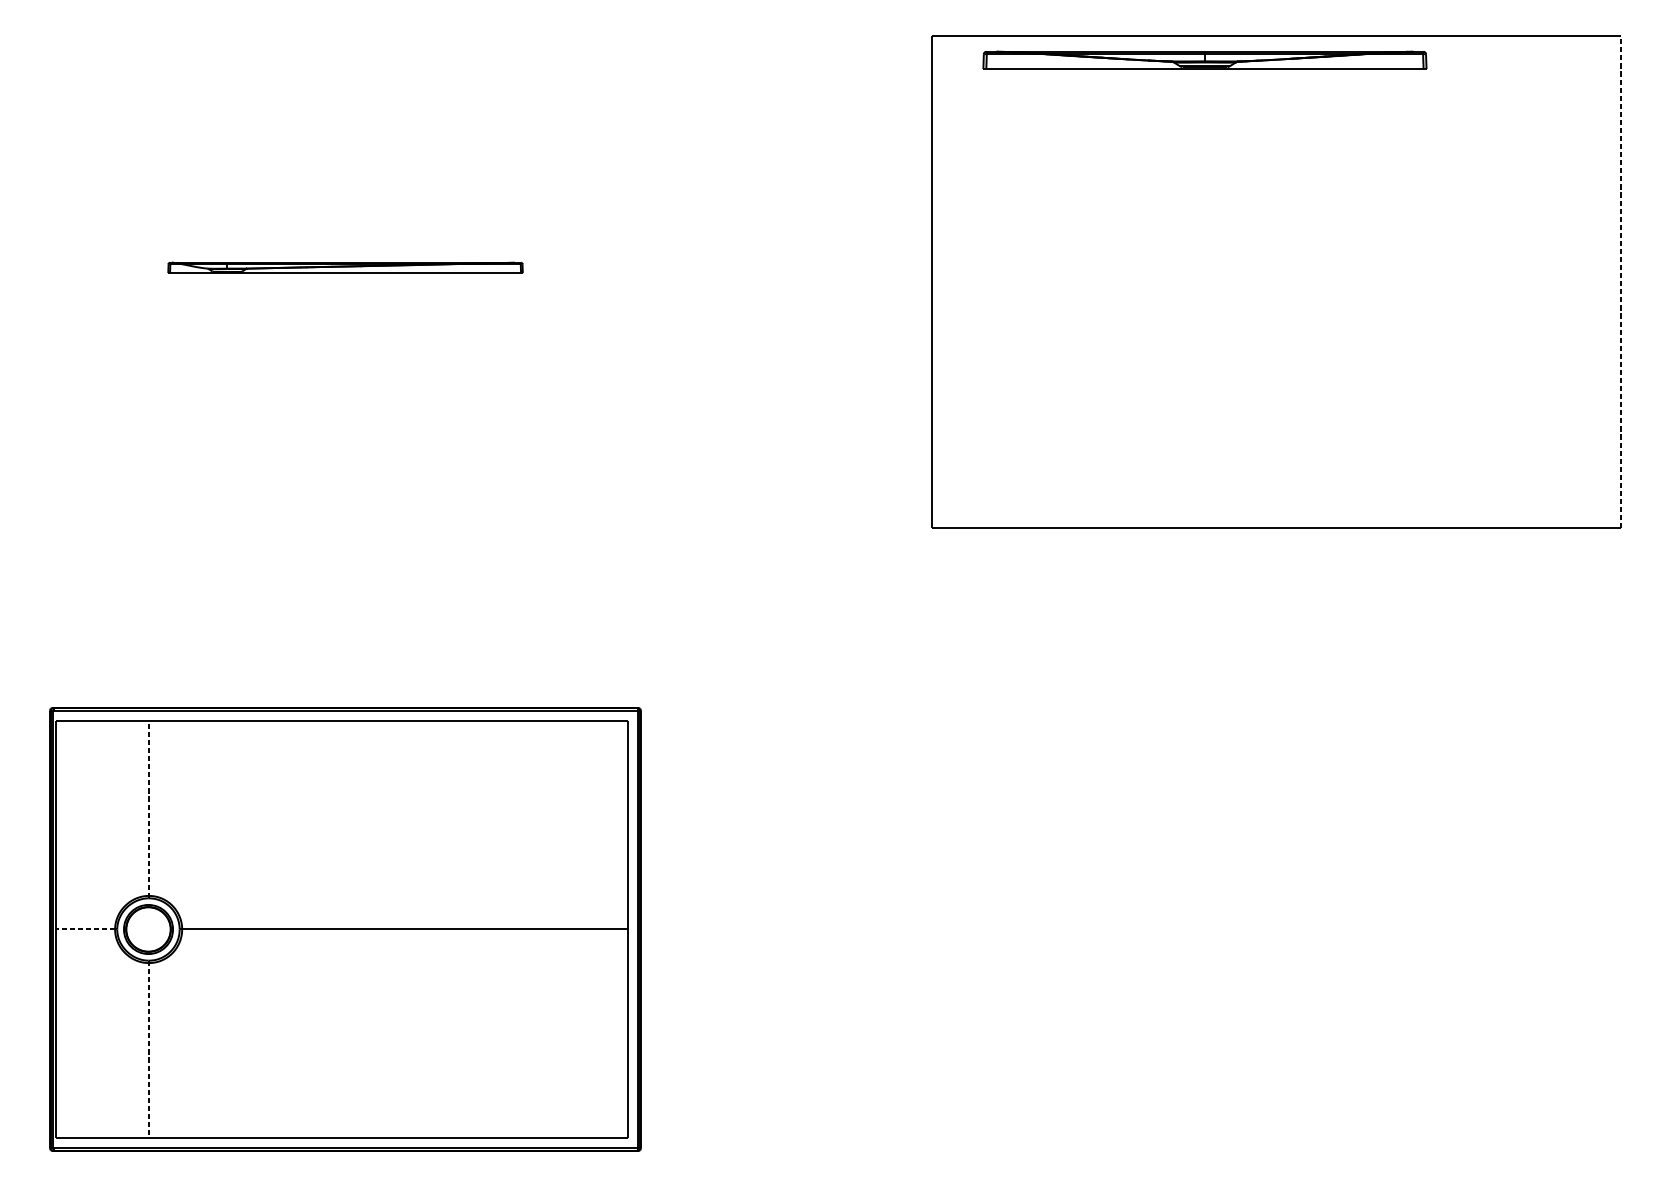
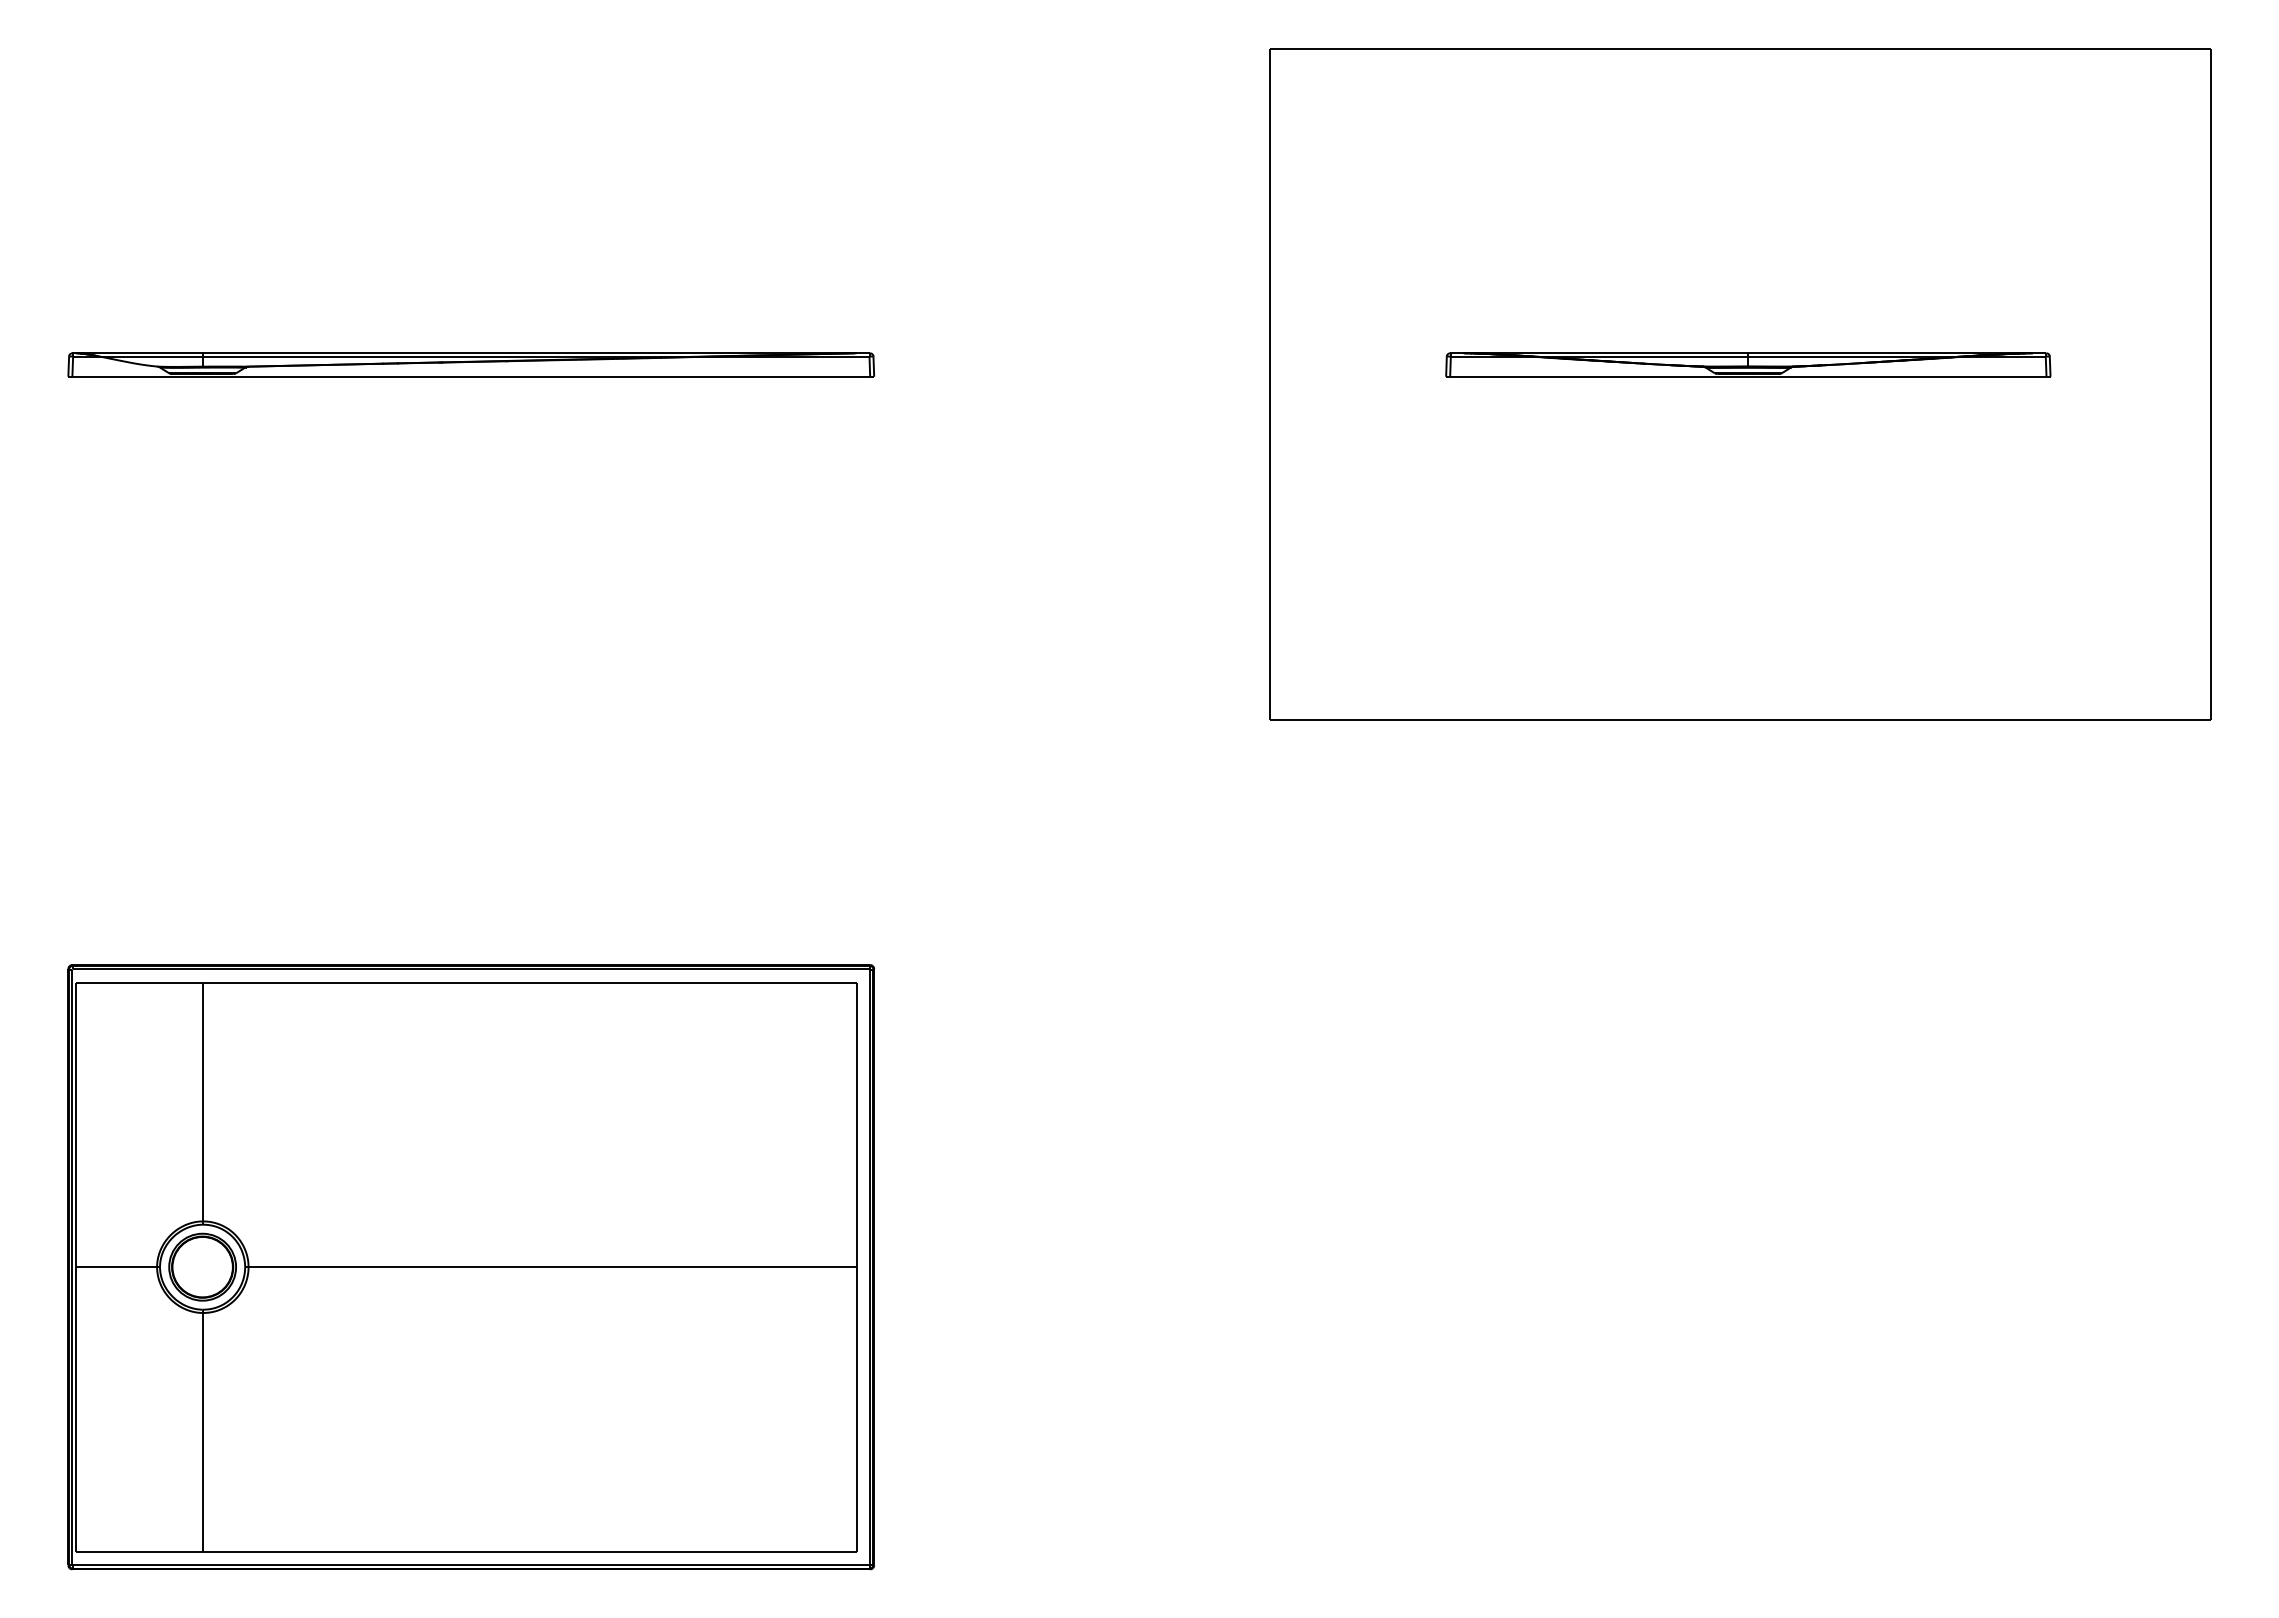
part: (1205, 60) -> (1748, 364), moved
part: (345, 267) -> (471, 364), size x1.67
line: (1620, 282) -> (2210, 384), dashed -> solid
line: (148, 809) -> (202, 1103), dashed -> solid
line: (85, 929) -> (116, 1267), dashed -> solid
line: (148, 1049) -> (202, 1431), dashed -> solid

